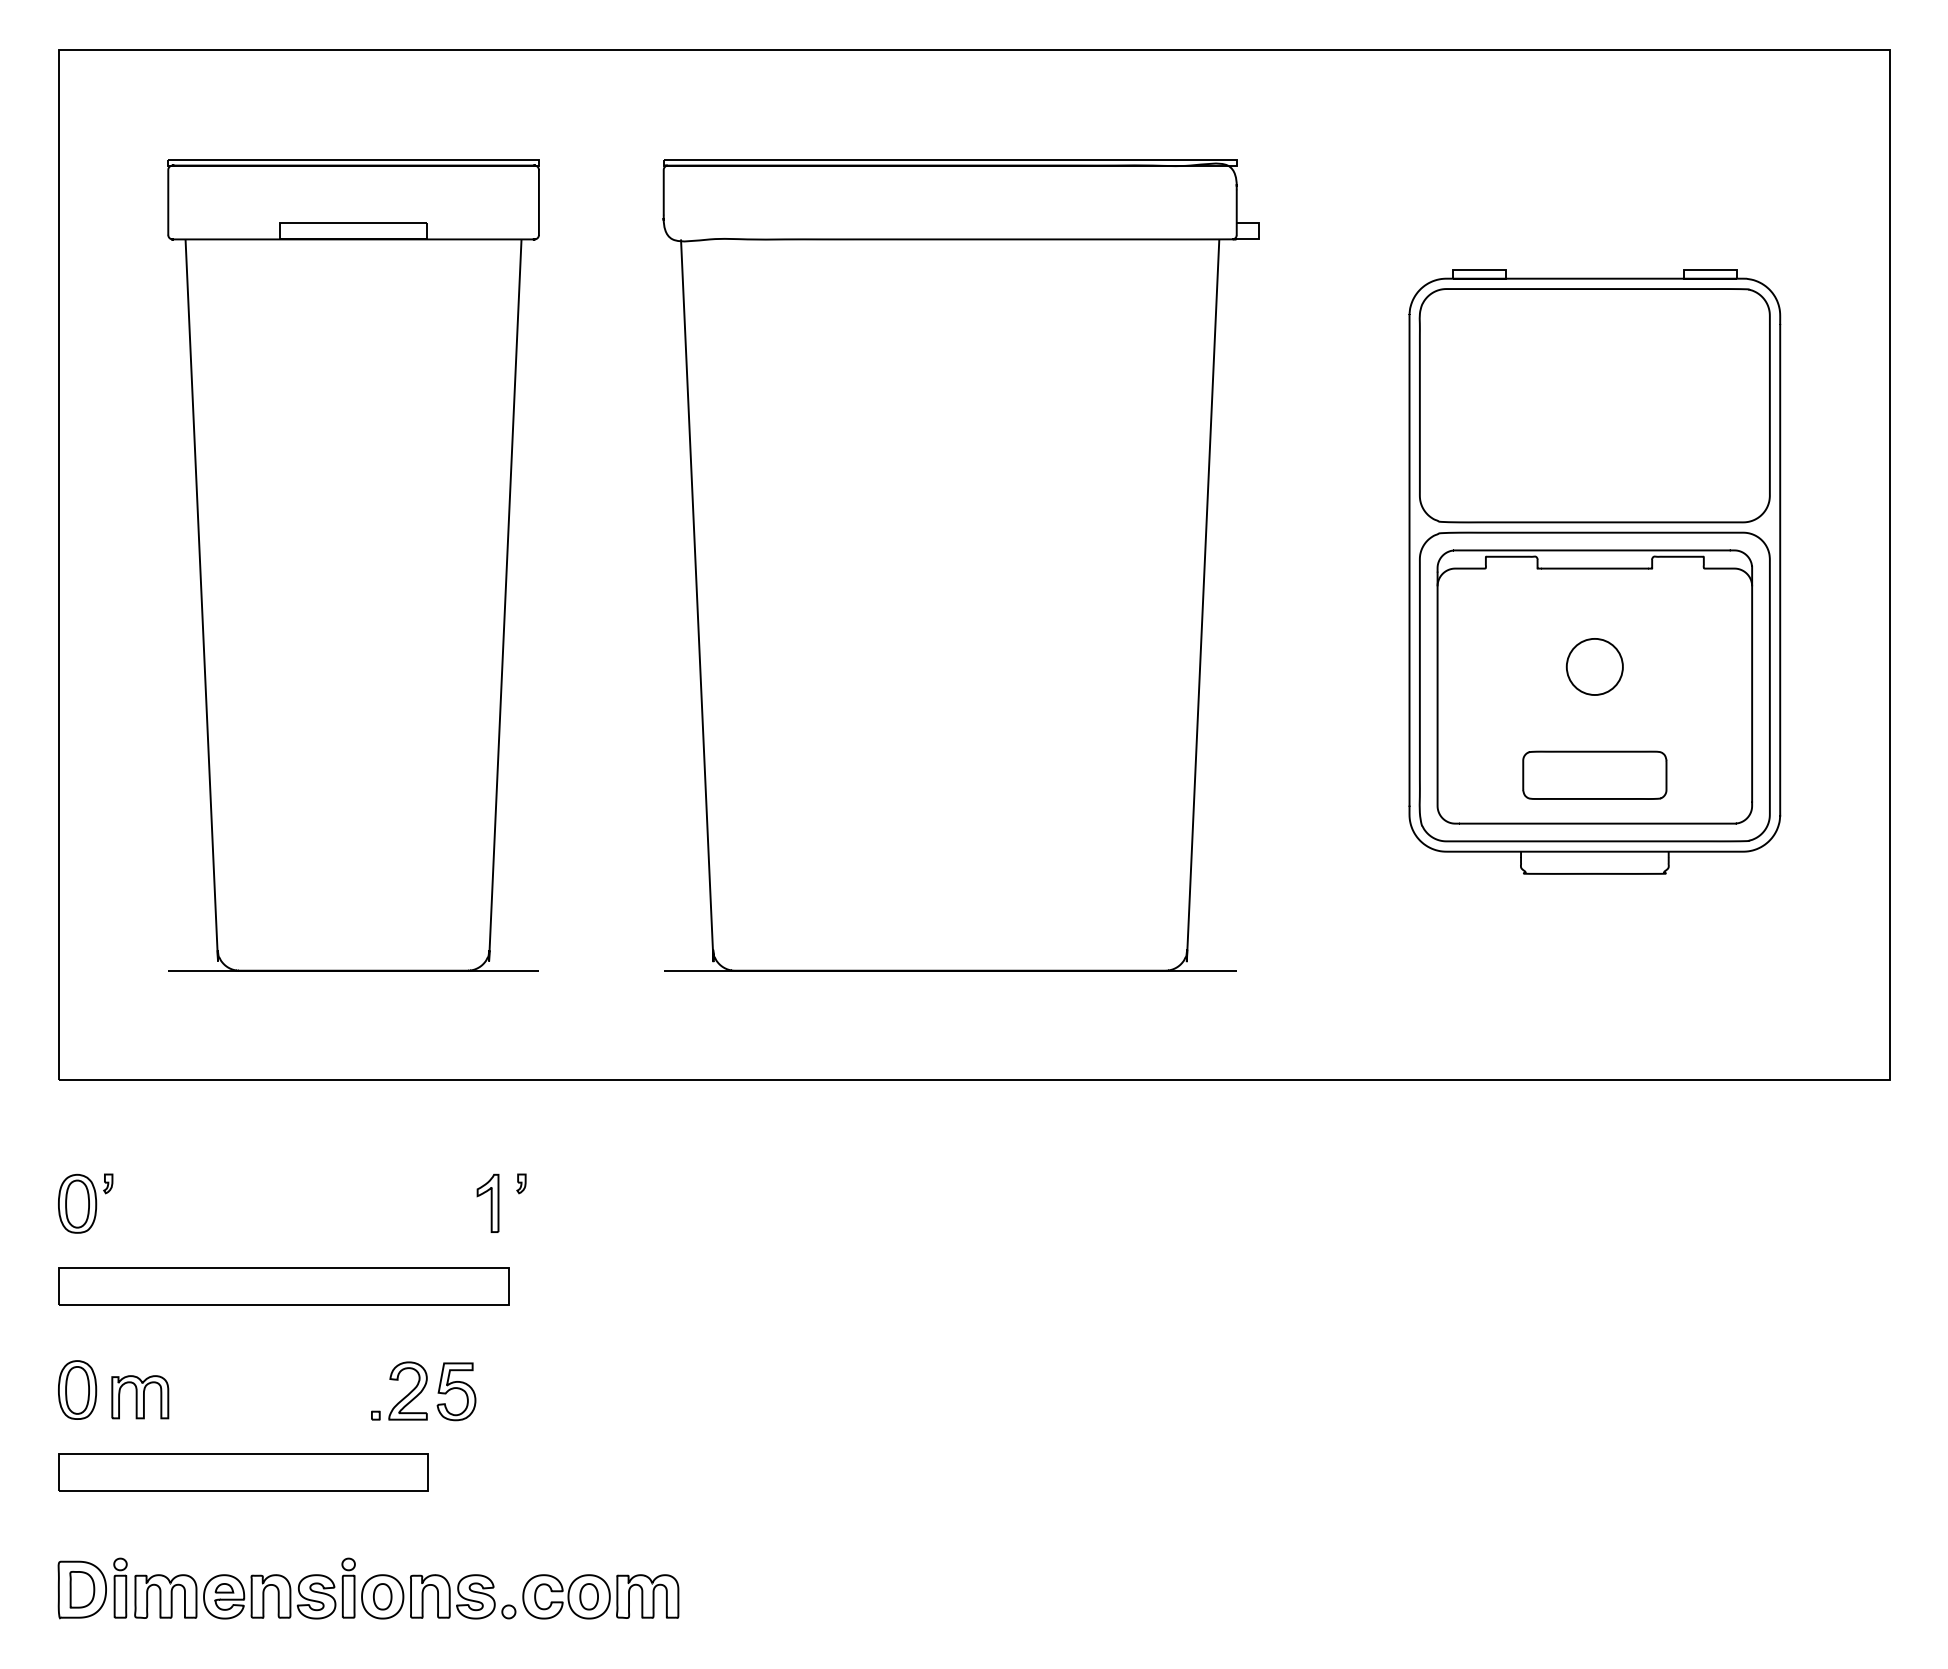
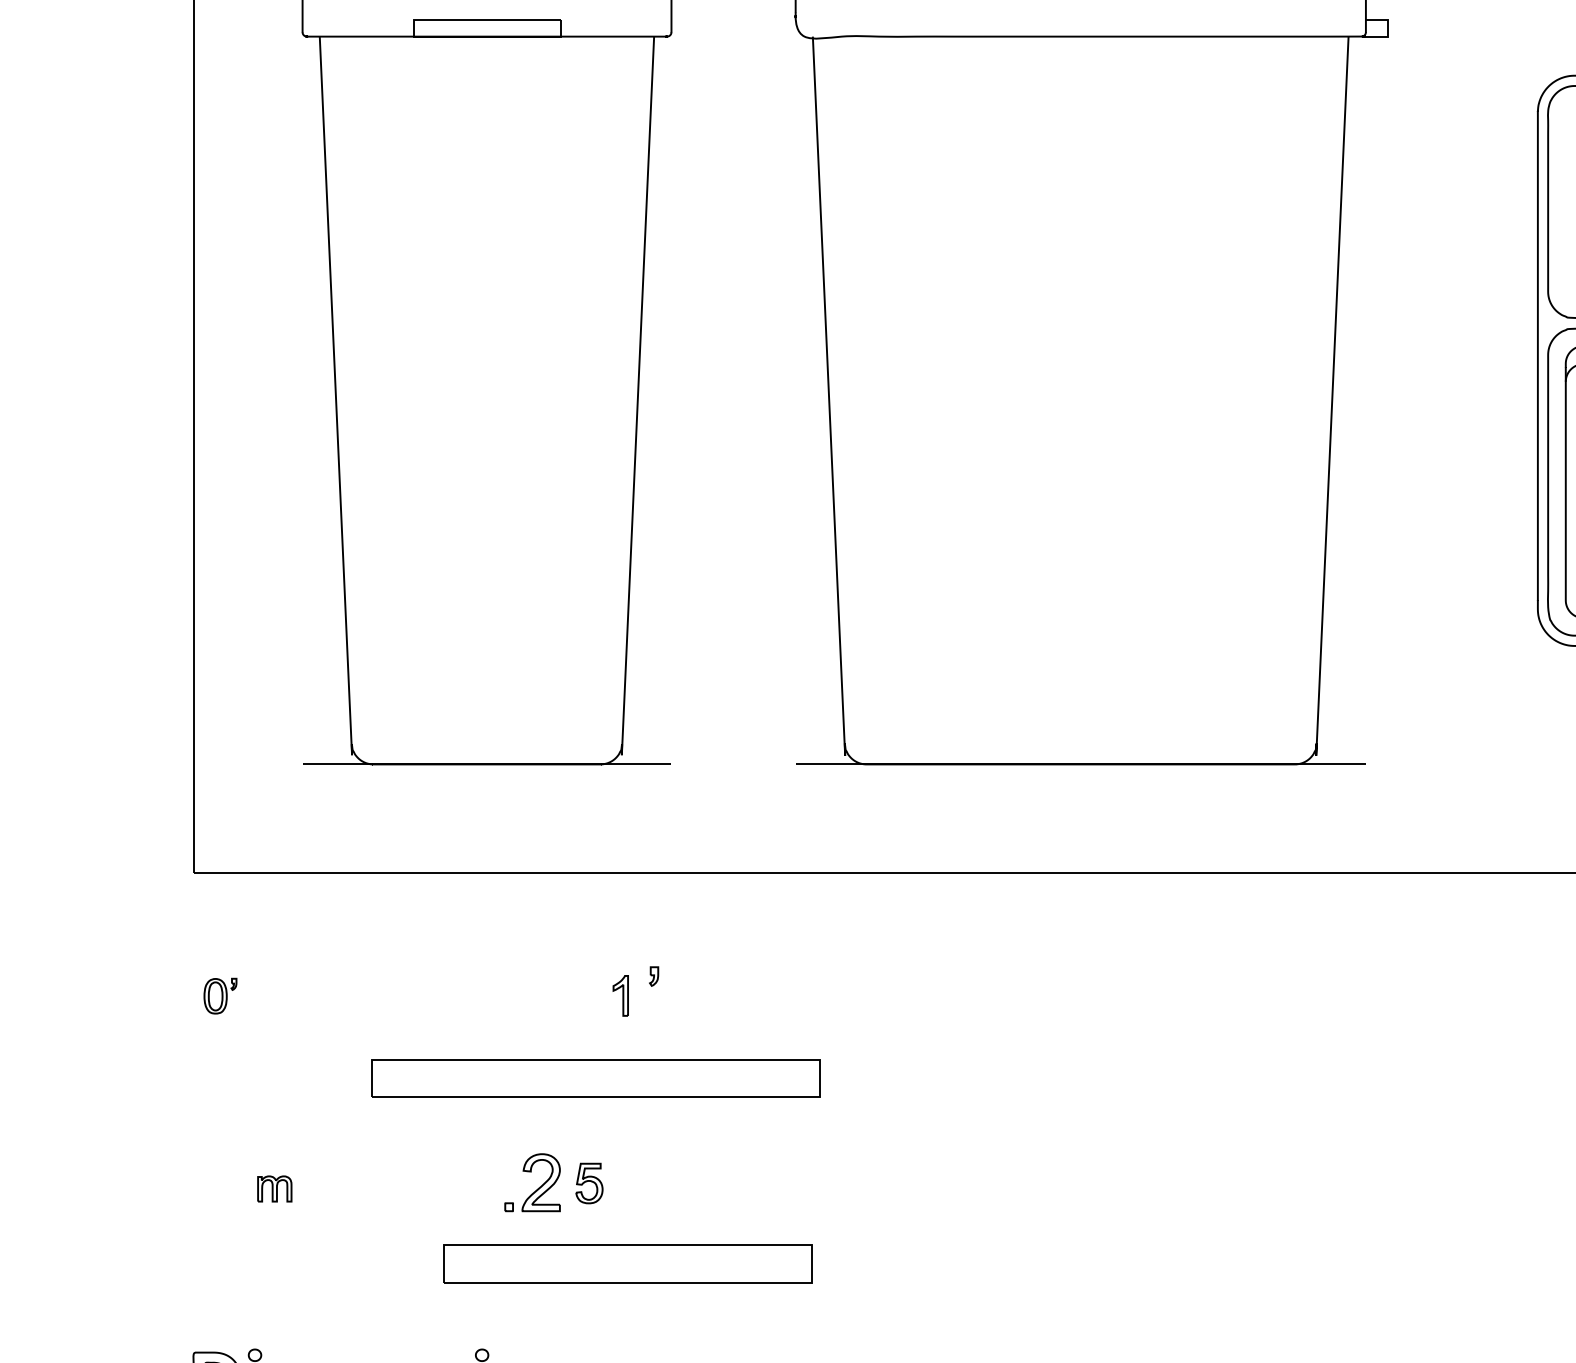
part: (487, 1202) -> (620, 995), size x0.7
part: (85, 1203) -> (220, 996), size x0.6
part: (283, 1286) -> (595, 1078), moved
part: (77, 1389) -> (212, 1181), removed
part: (456, 1391) -> (589, 1183), size x0.7
part: (140, 1397) -> (274, 1189), size x0.6
part: (243, 1472) -> (628, 1263), moved

